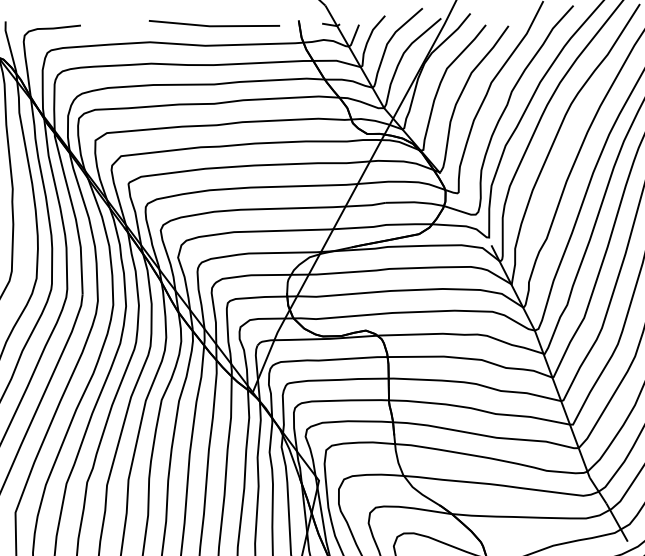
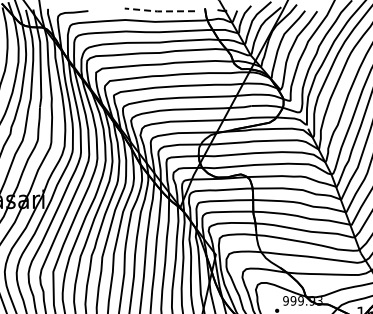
line: (213, 26) -> (159, 11), solid -> dashed

